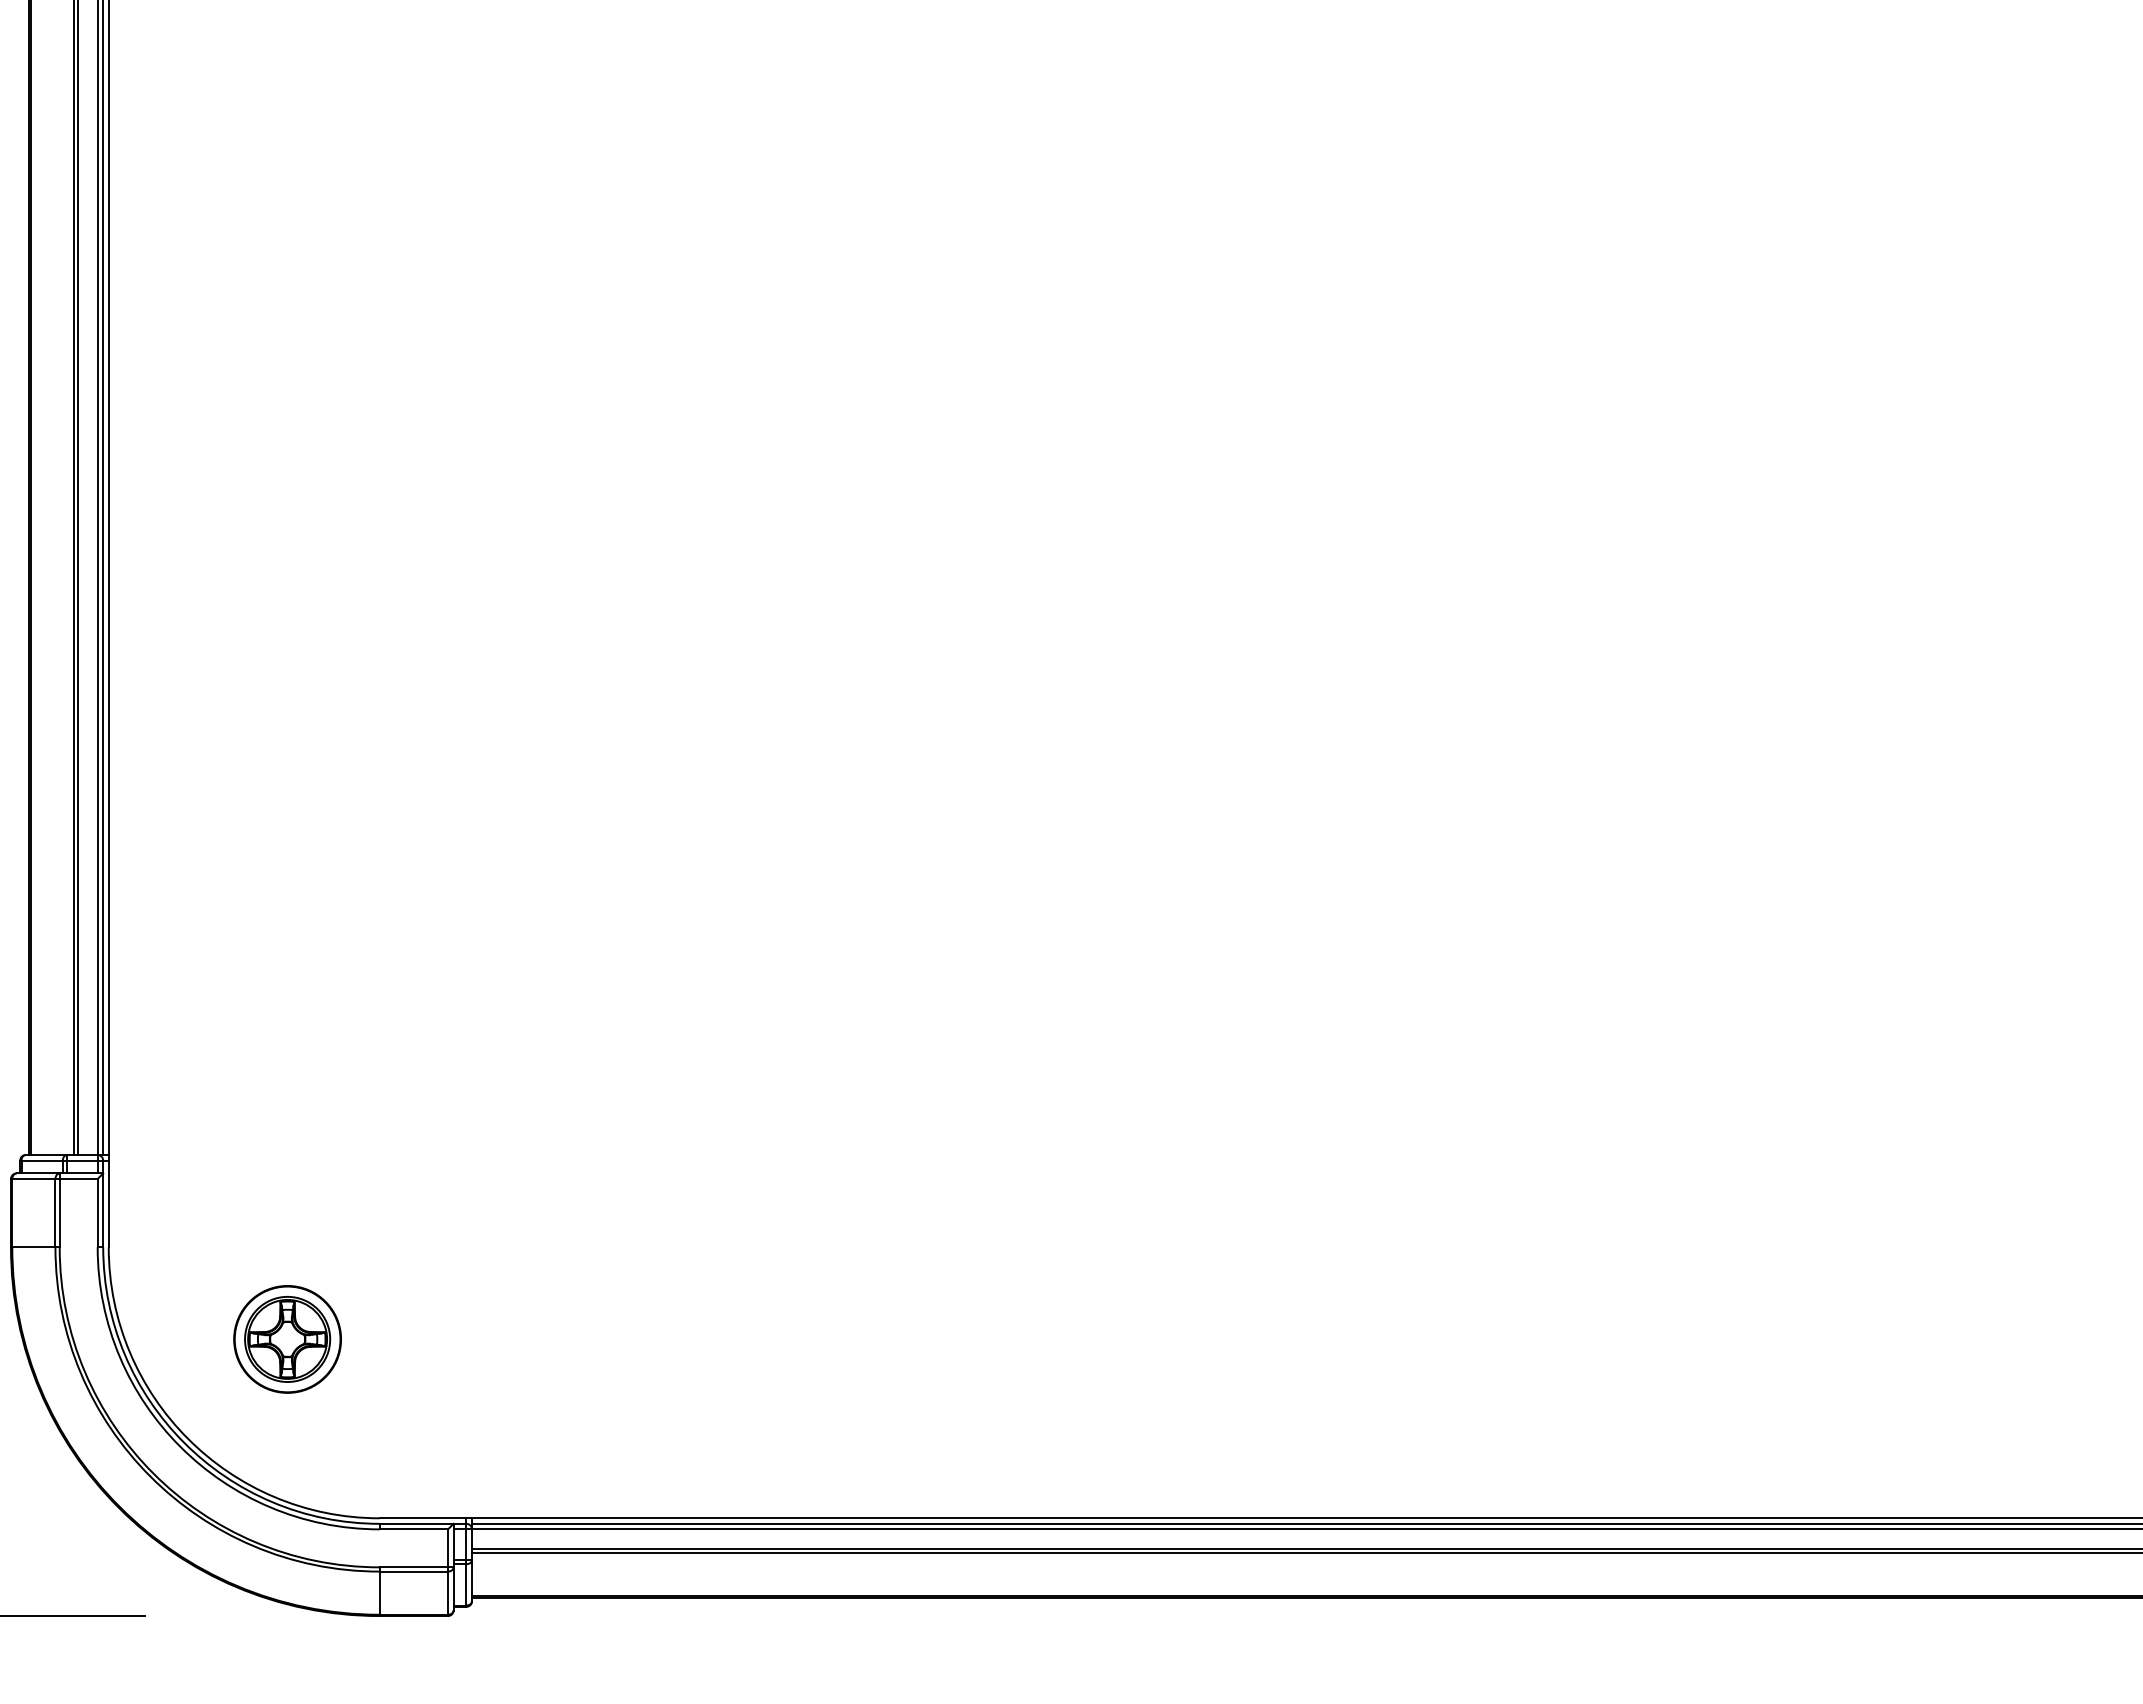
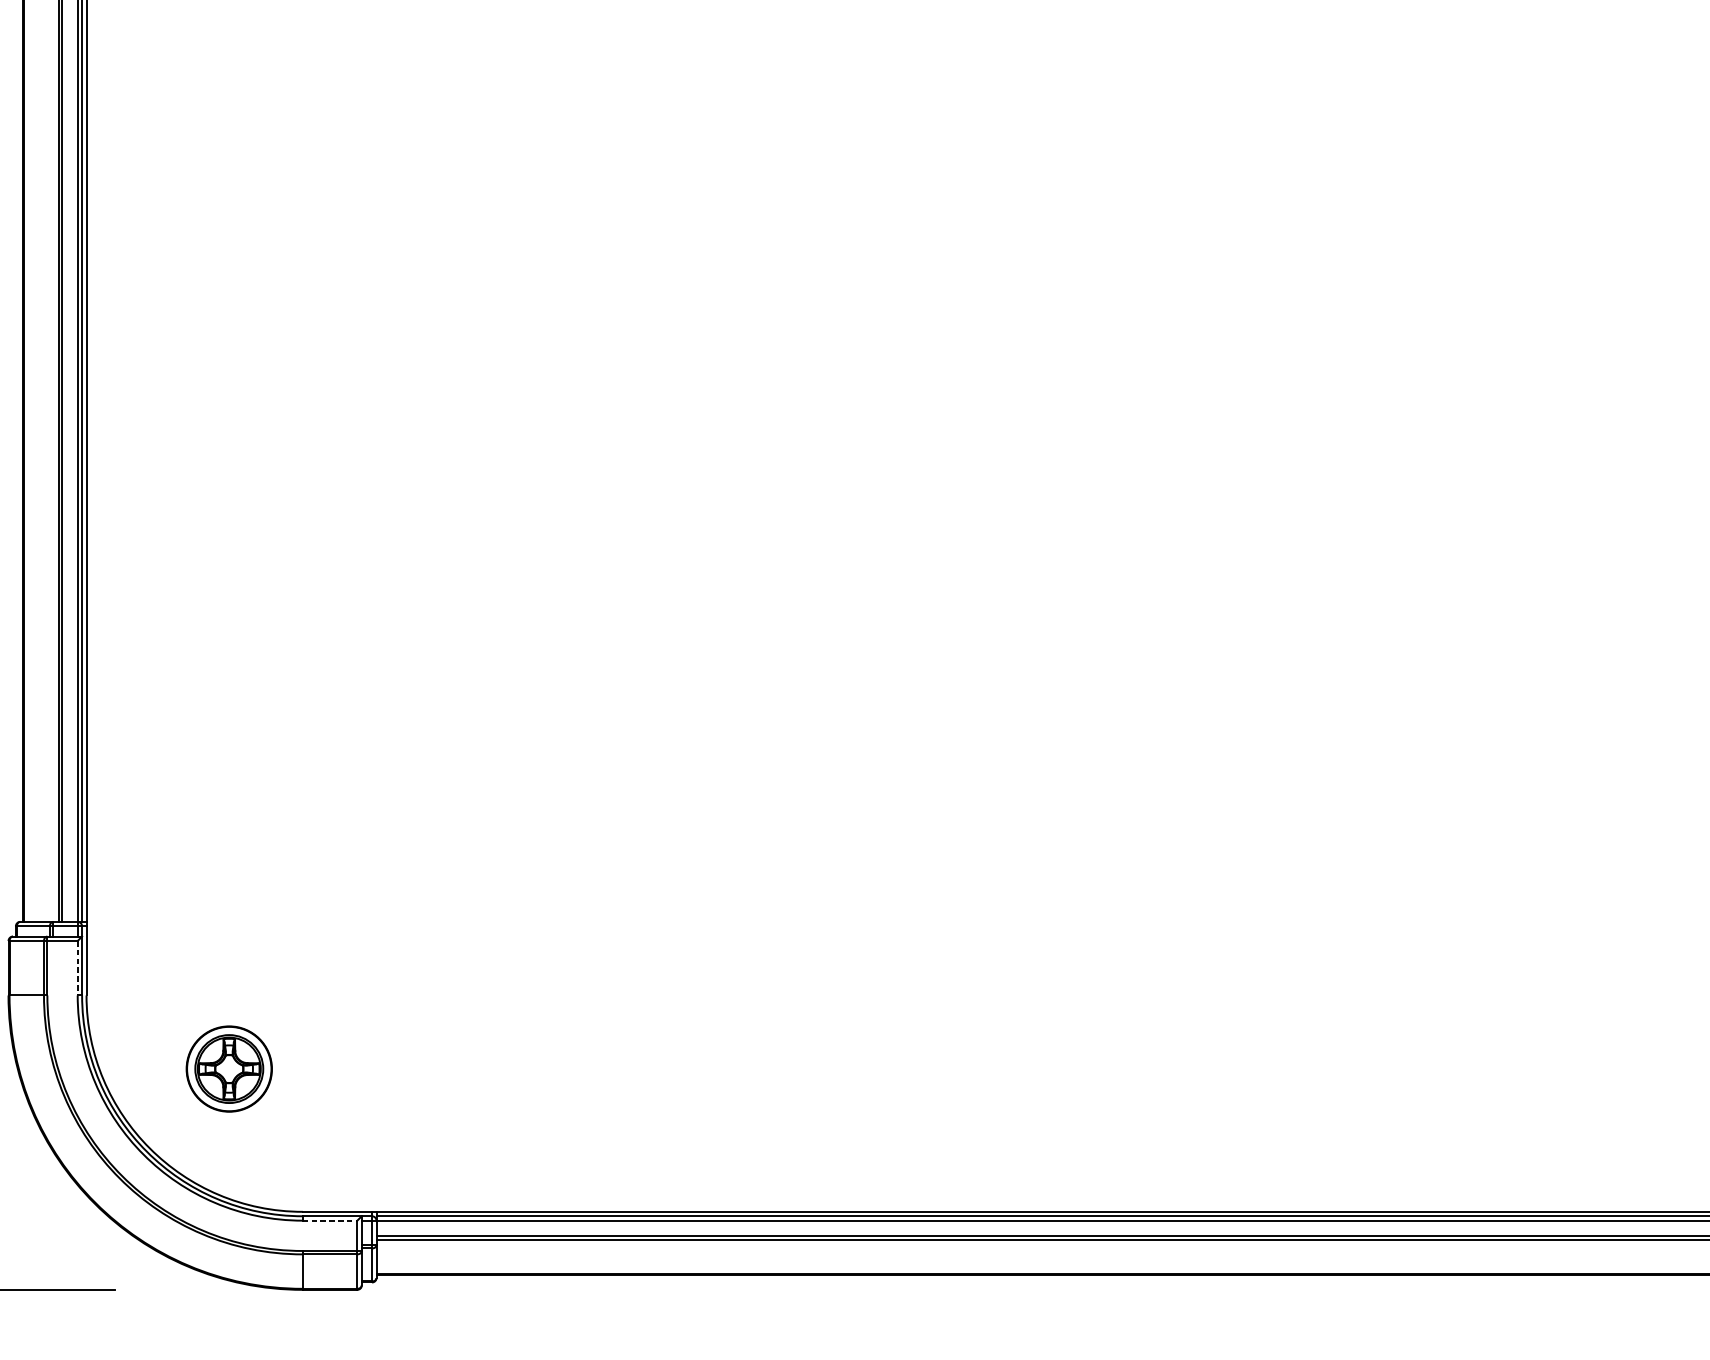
line: (97, 1213) -> (77, 968), solid -> dashed
line: (414, 1529) -> (330, 1220), solid -> dashed

